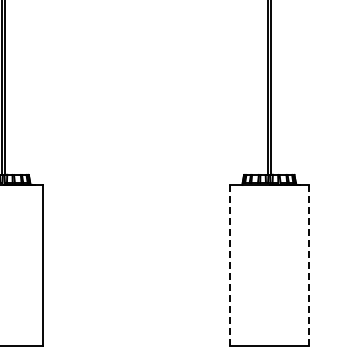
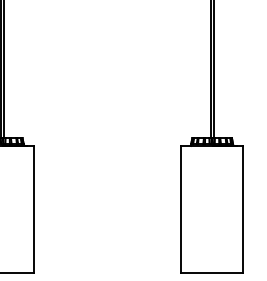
line: (229, 265) -> (180, 209), dashed -> solid
line: (308, 265) -> (243, 209), dashed -> solid

